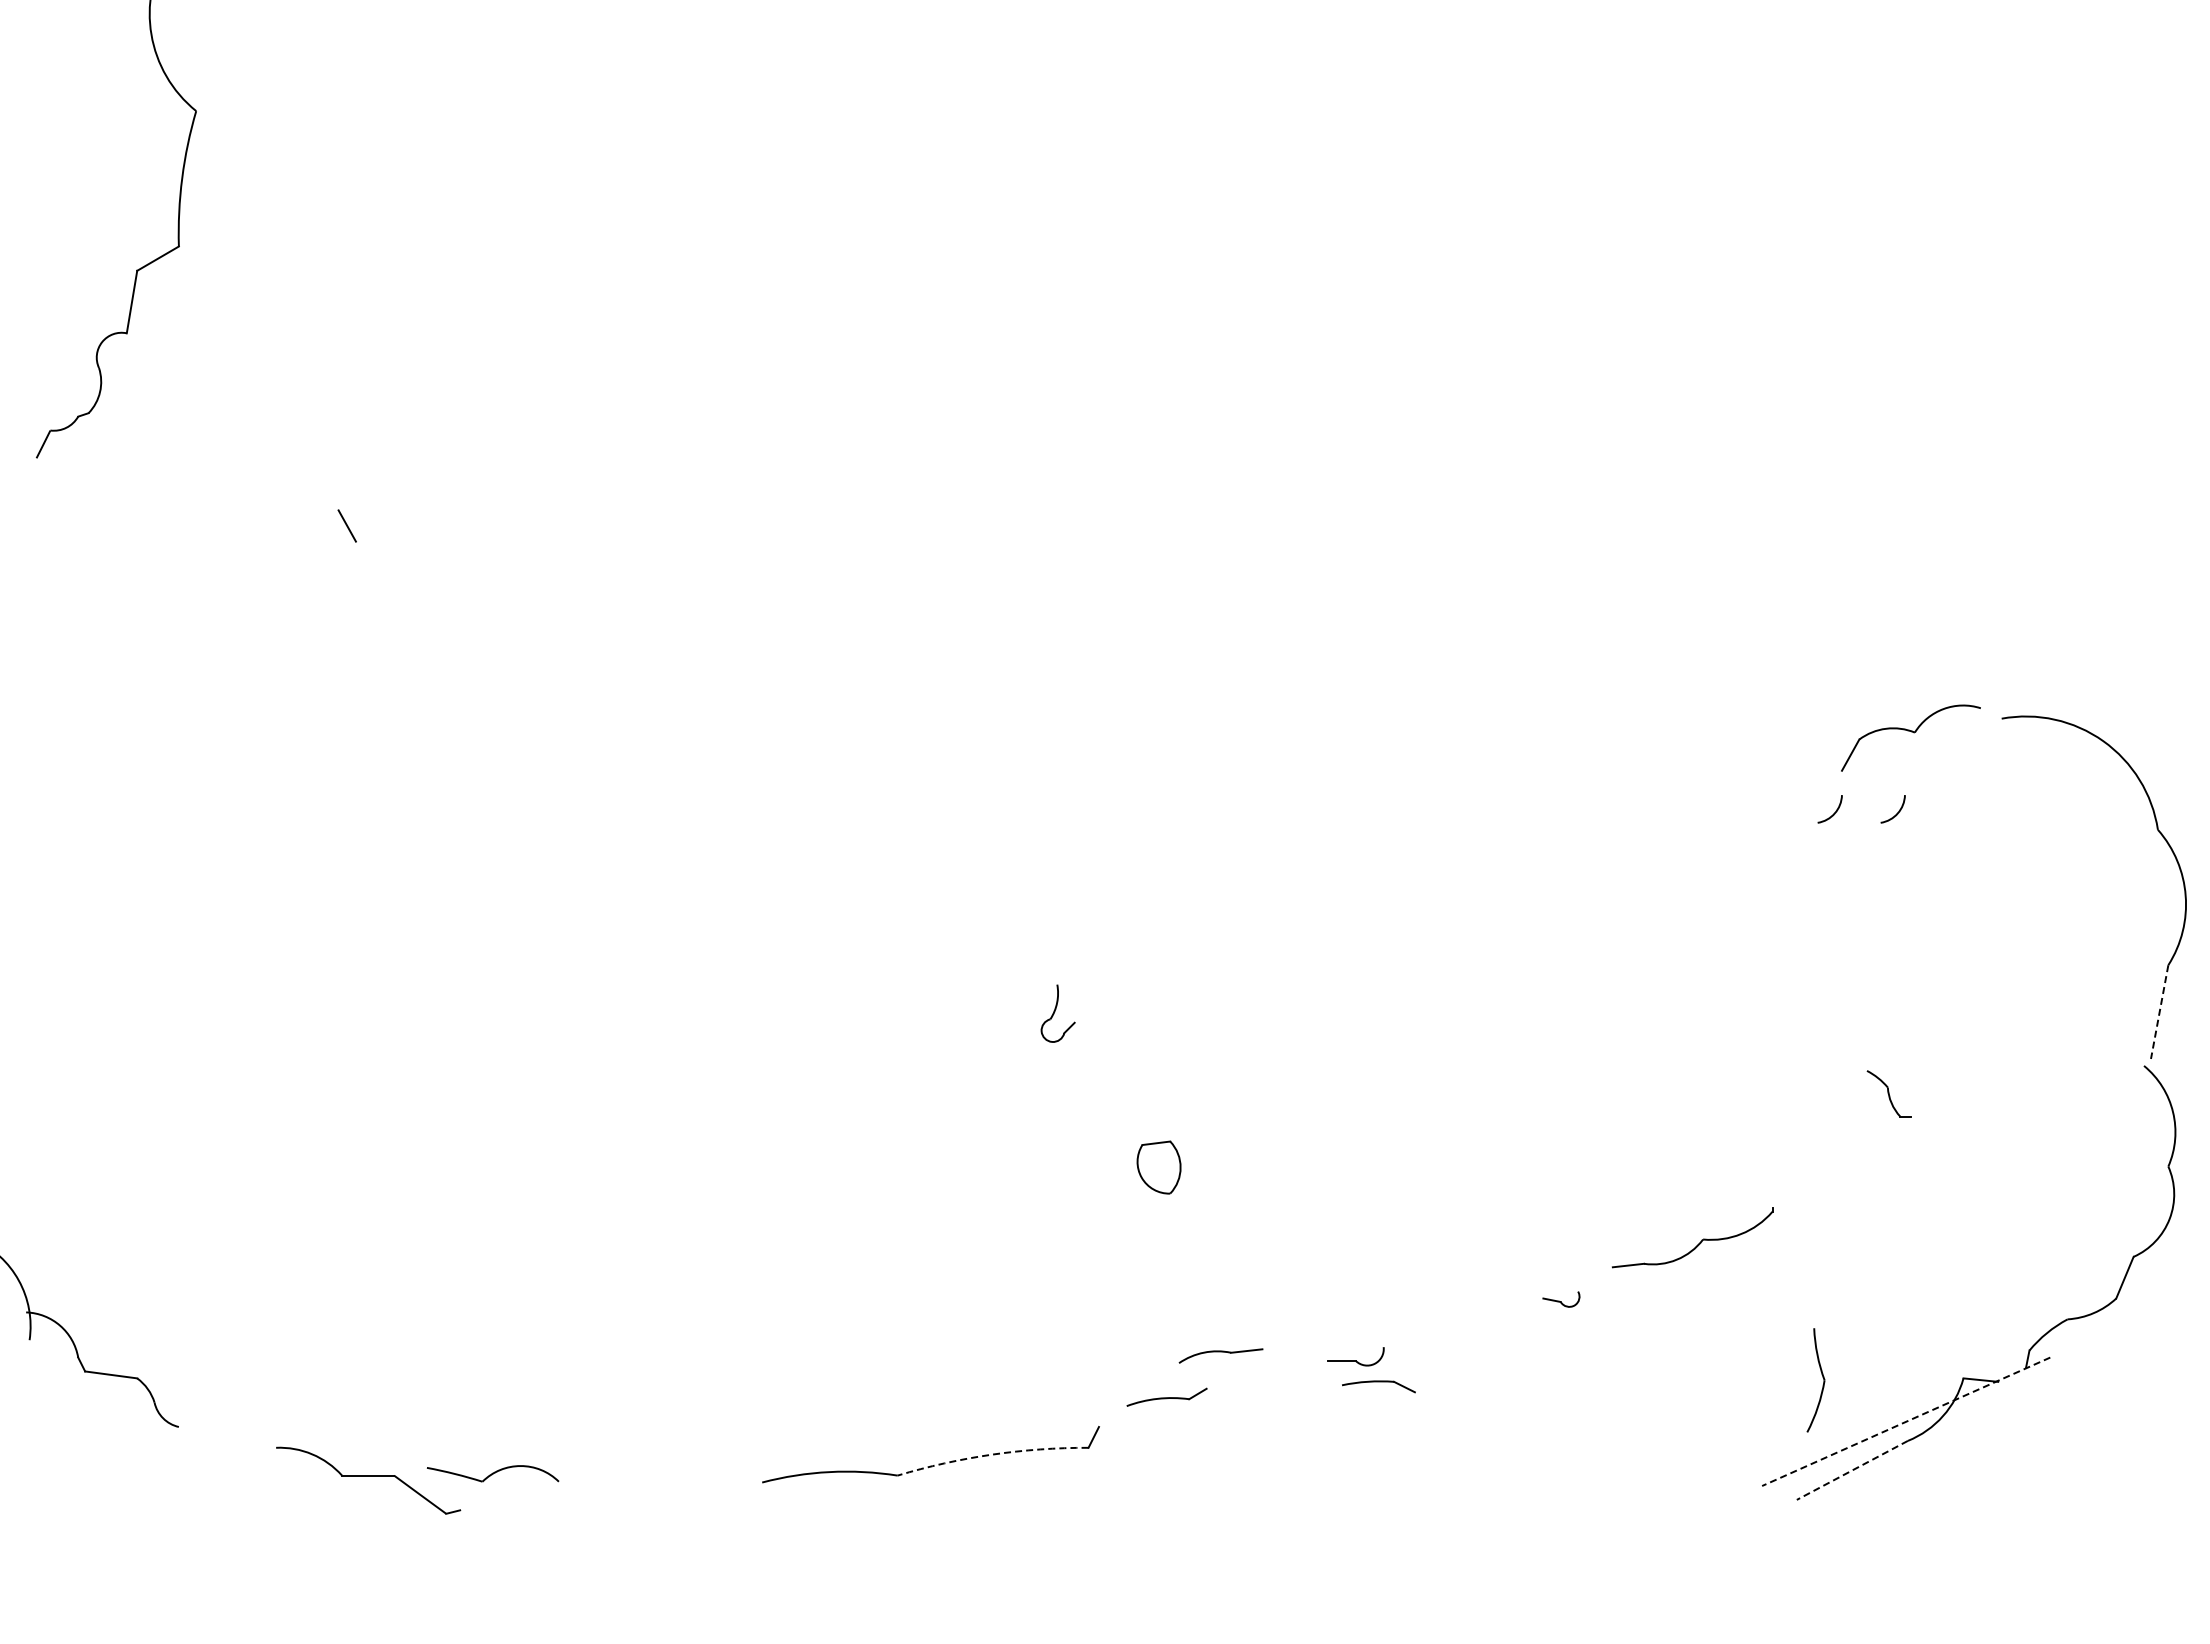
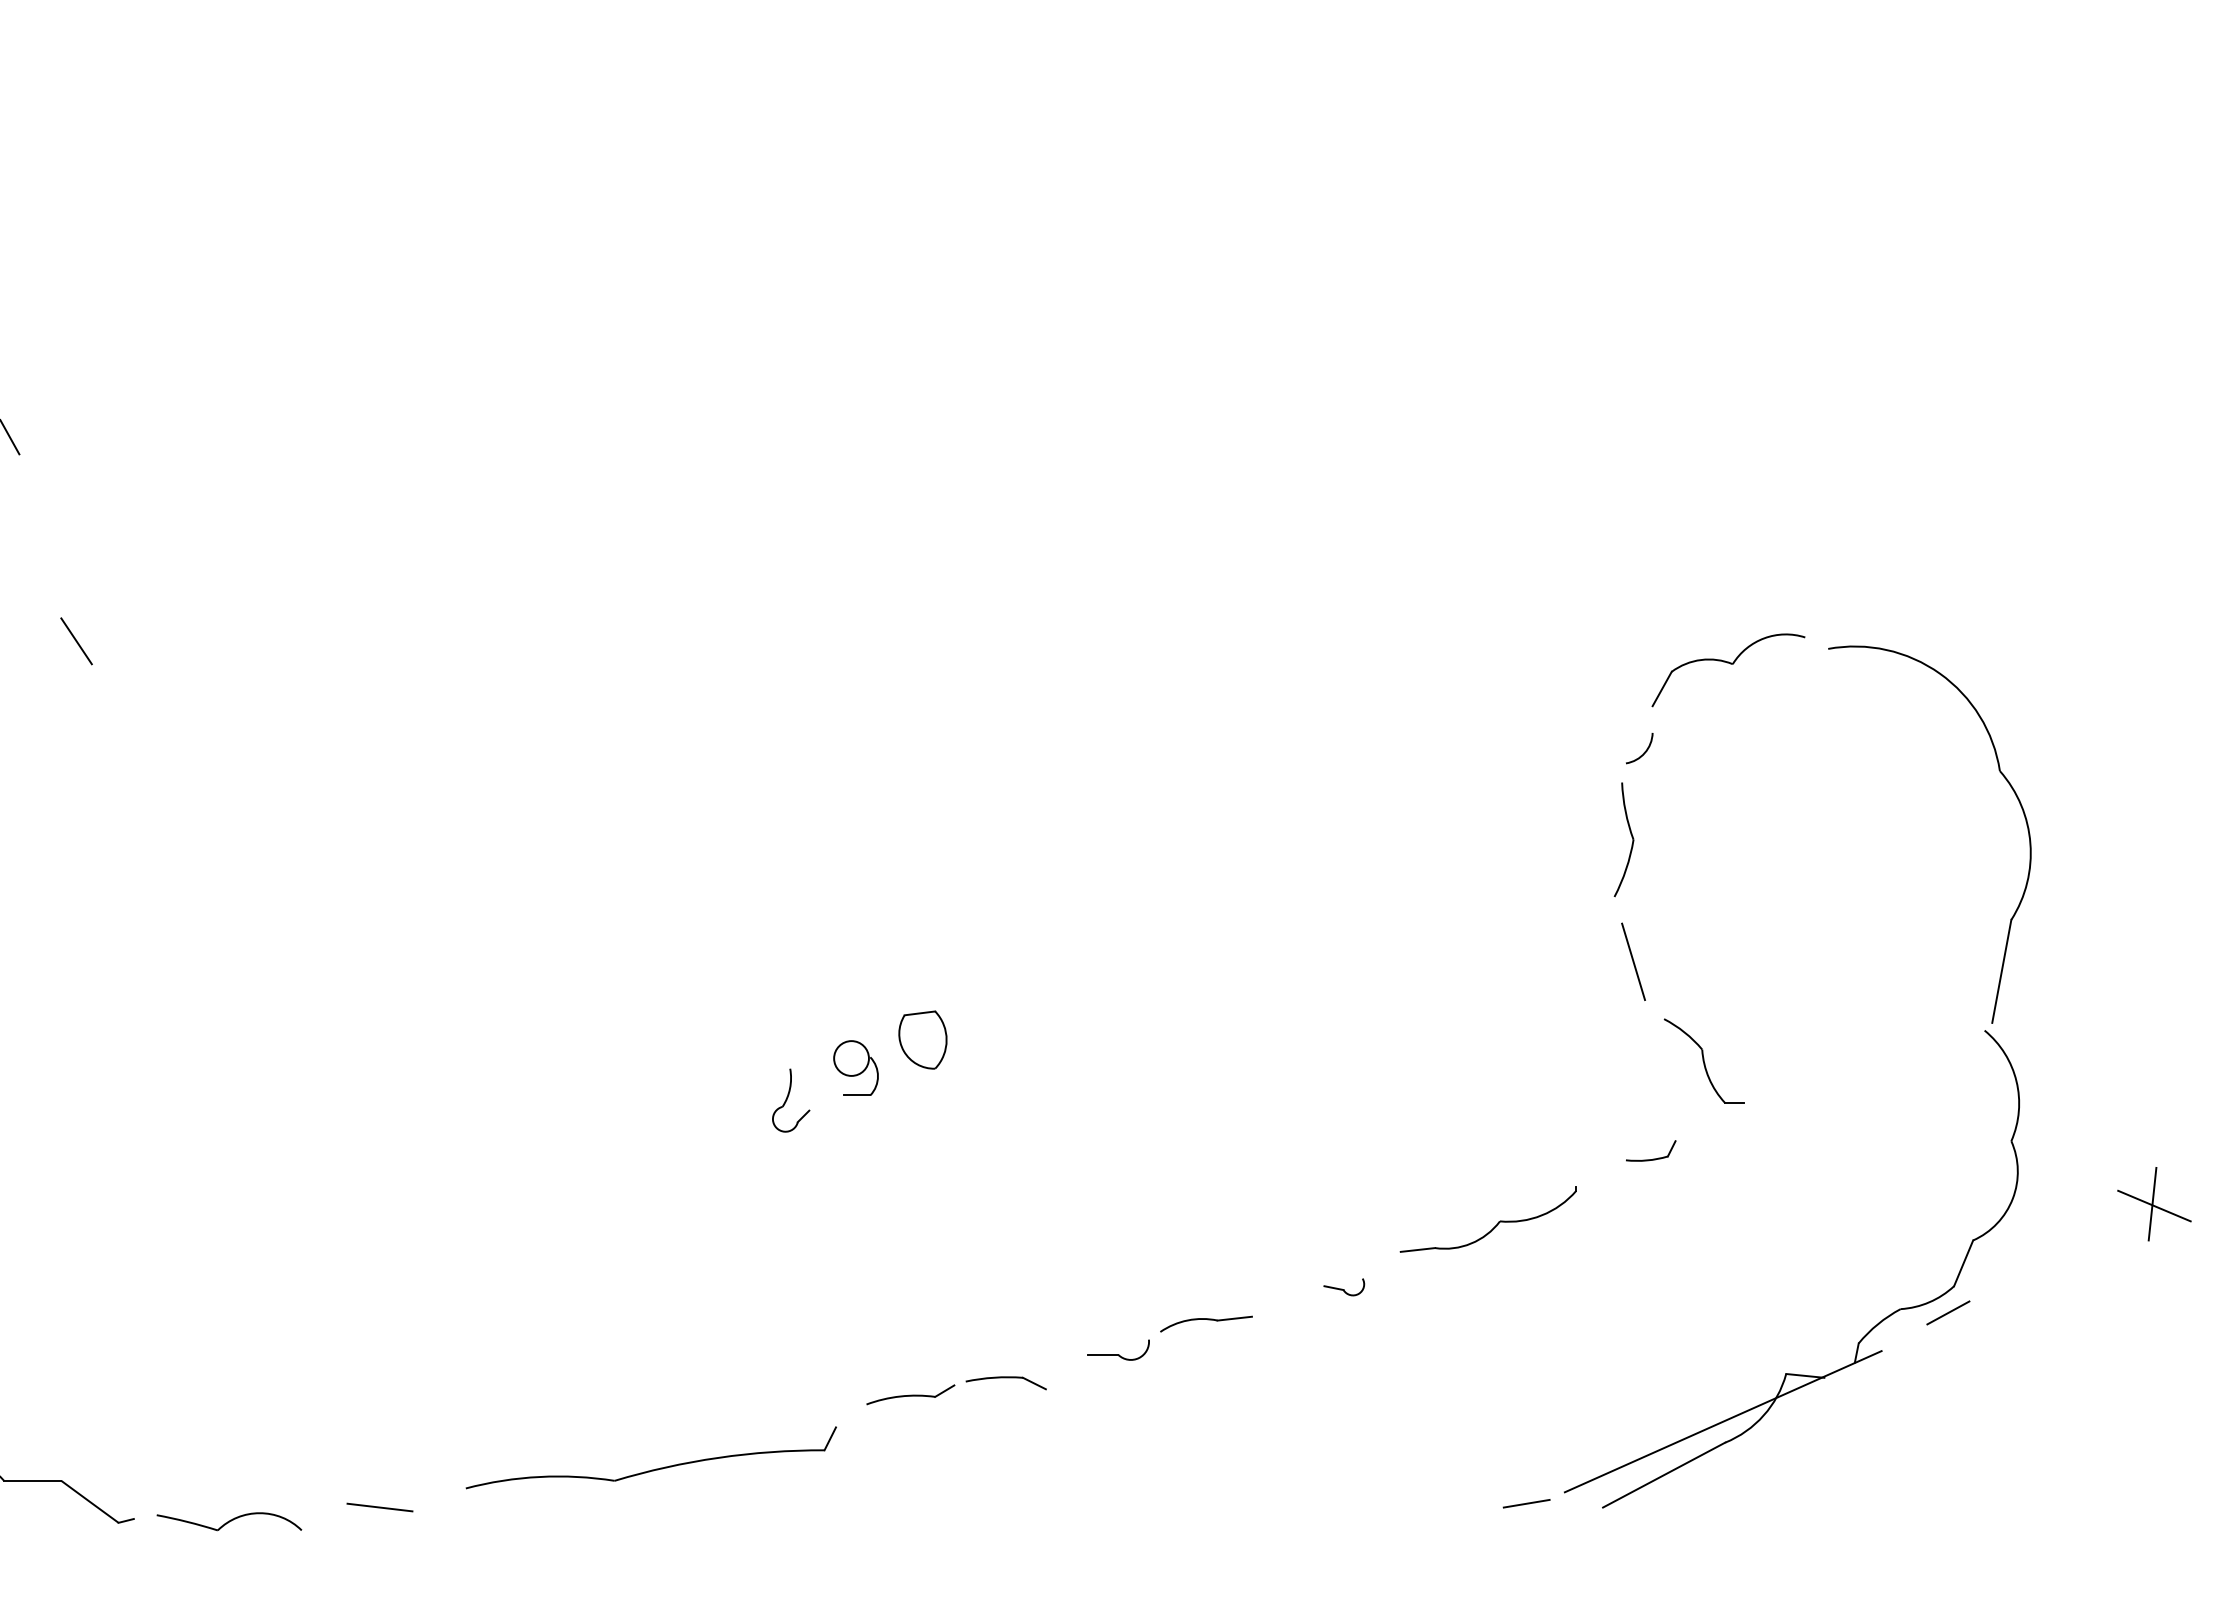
line: (407, 711) -> (76, 641), added
arc: (1896, 813) -> (1712, 753), removed
line: (1824, 1003) -> (1633, 961), added
line: (2159, 1012) -> (2001, 971), dashed -> solid
part: (1057, 1013) -> (790, 1100), moved
part: (1888, 1093) -> (1703, 1060), size x1.67
part: (1116, 1099) -> (855, 1067), added
part: (1158, 1167) -> (922, 1039), moved
part: (1840, 1182) -> (1651, 1158), added
line: (2110, 1322) -> (1947, 1312), added
part: (1220, 1355) -> (1205, 1323), moved
part: (1822, 1377) -> (1631, 836), moved
part: (1378, 1386) -> (1005, 1382), moved
line: (1906, 1421) -> (1723, 1421), dashed -> solid
arc: (992, 1454) -> (718, 1457), dashed -> solid
line: (1852, 1470) -> (1664, 1475), dashed -> solid
part: (493, 1473) -> (229, 1521), moved
line: (1727, 1495) -> (1526, 1502), added
line: (683, 1499) -> (379, 1507), added

